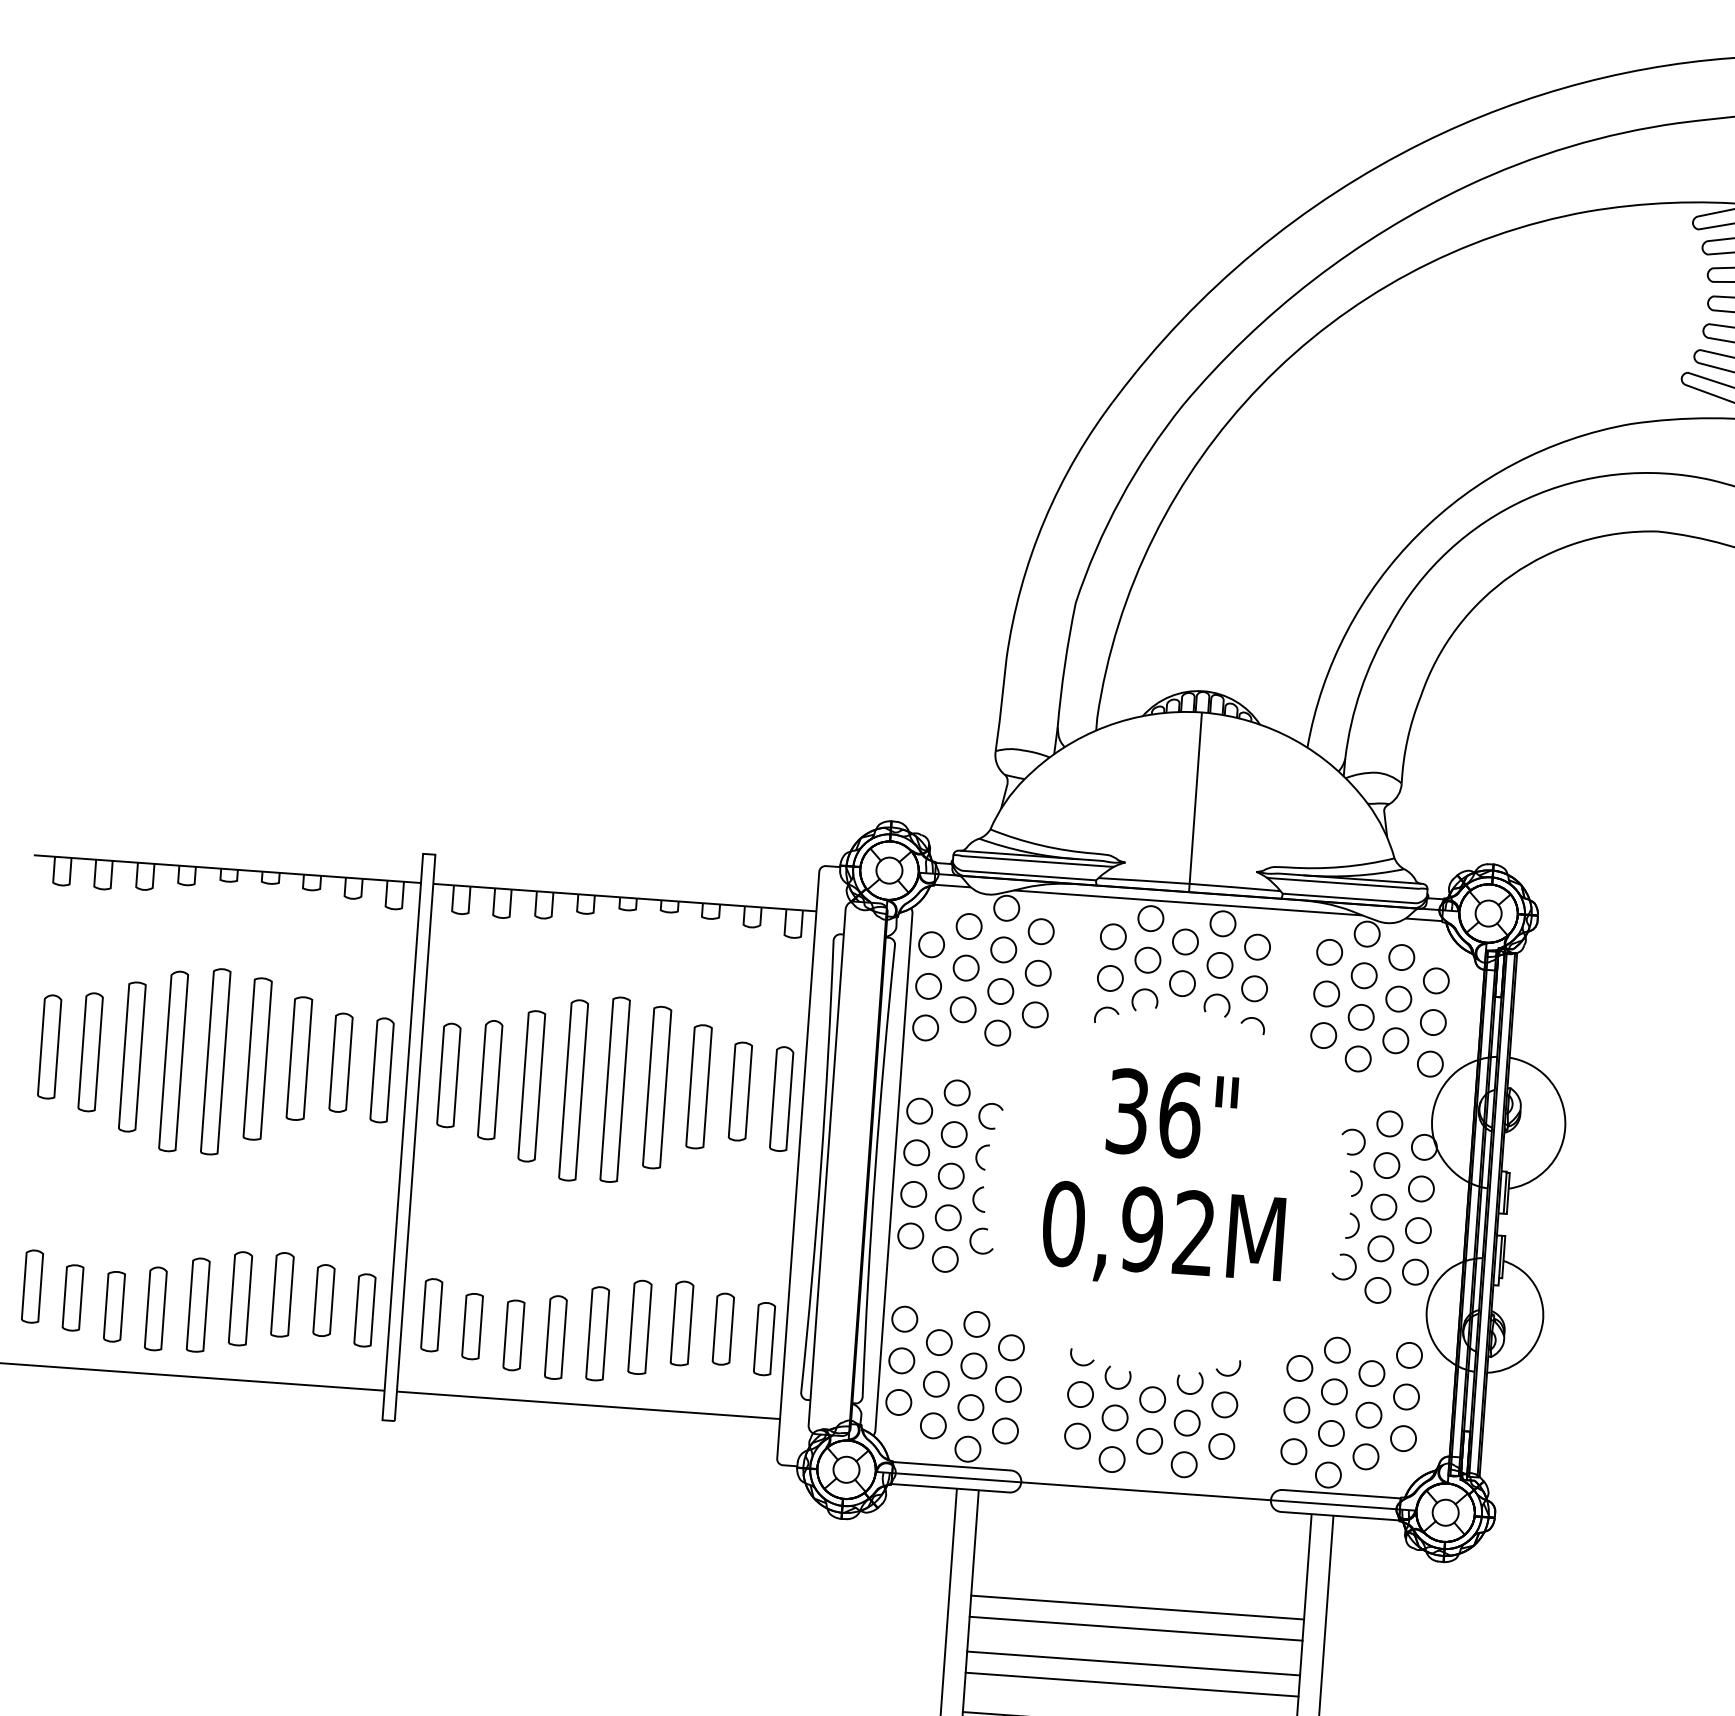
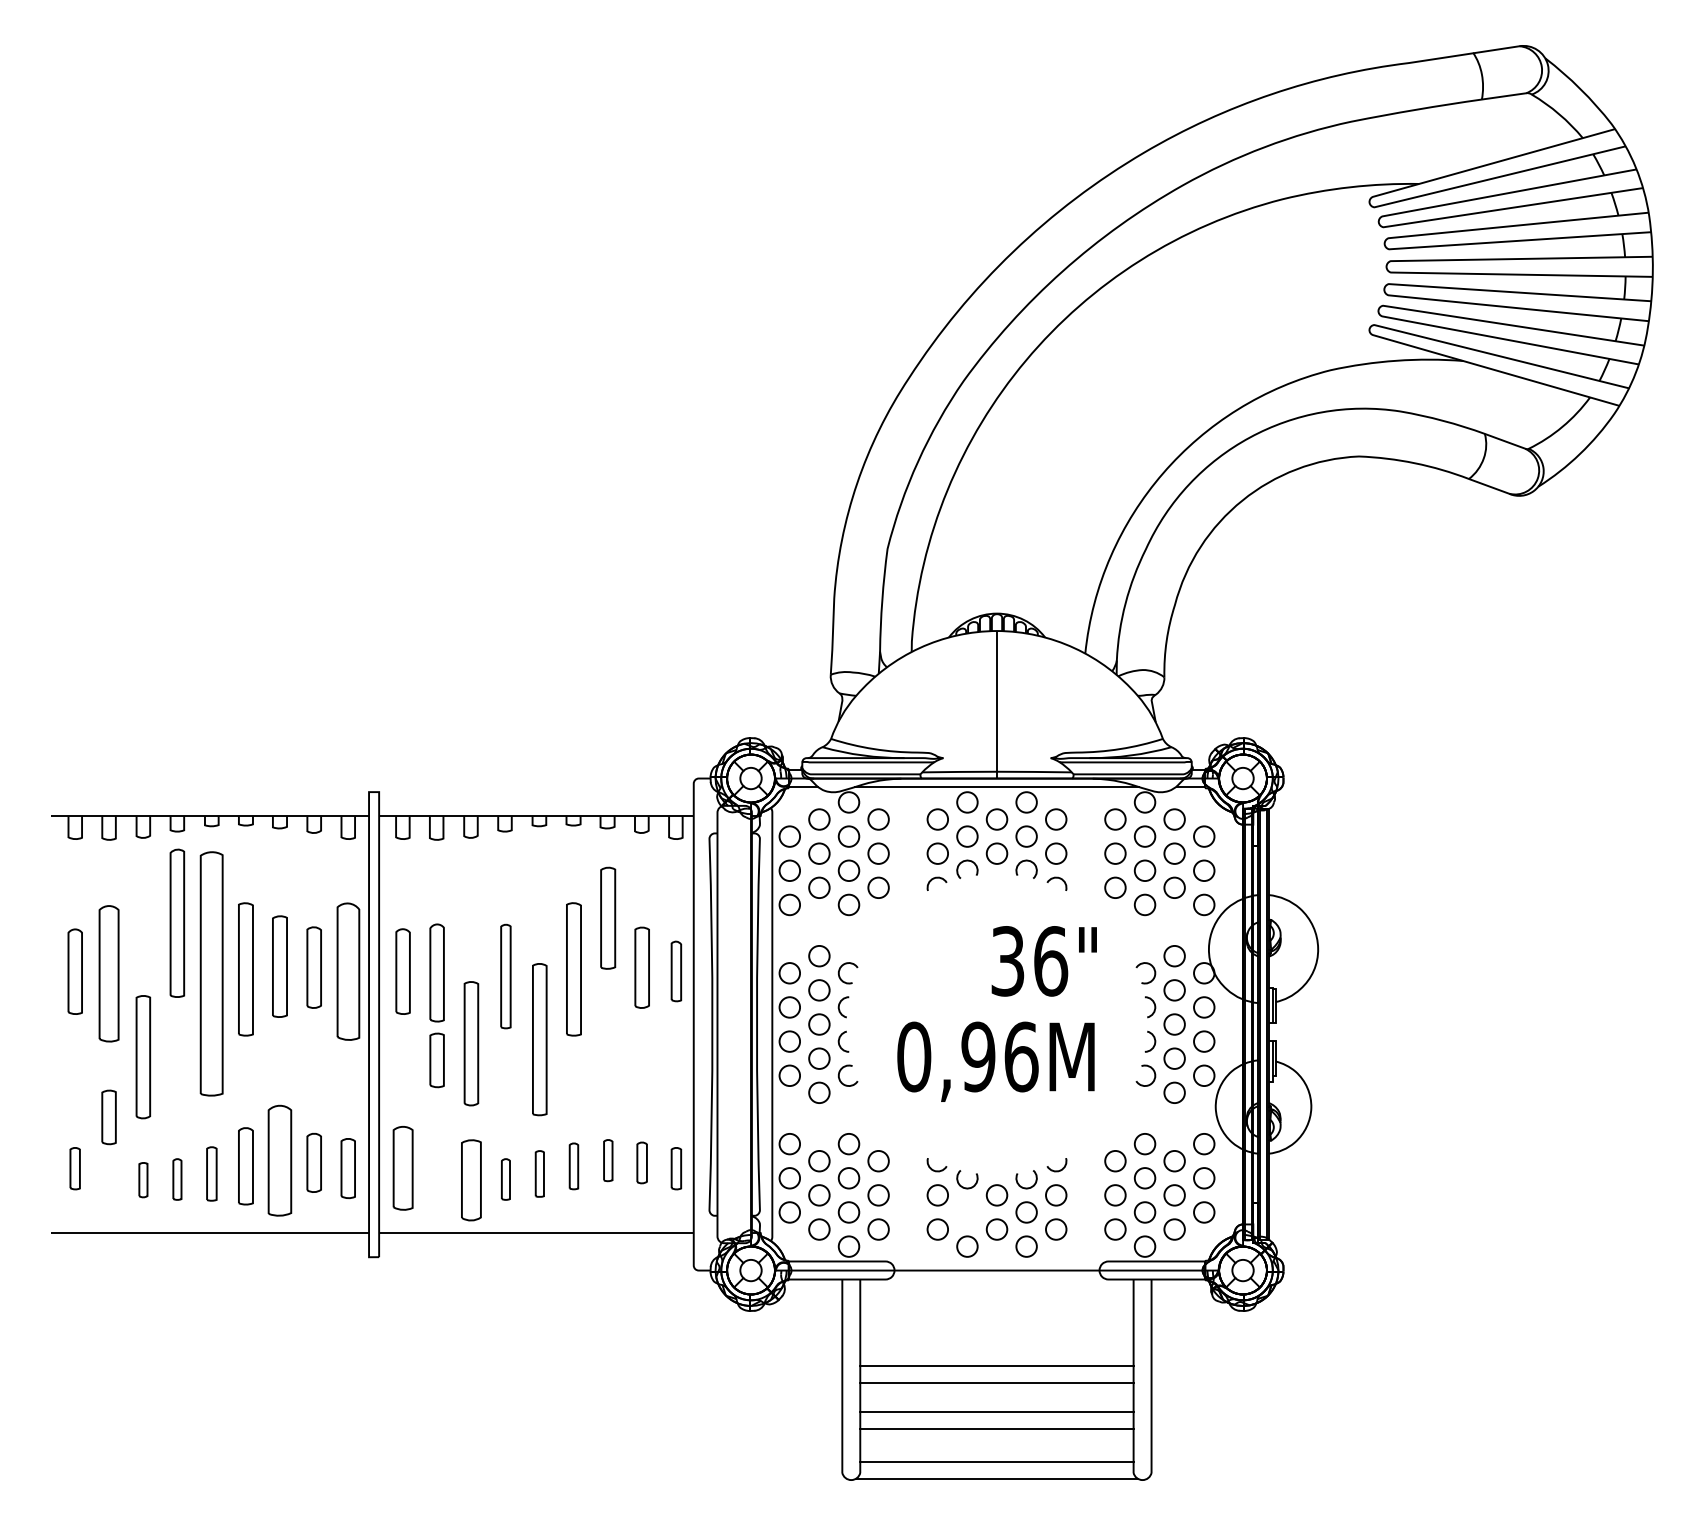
part: (89, 1051) -> (108, 973), size x1.4
part: (132, 1057) -> (143, 1057), moved
part: (173, 1060) -> (177, 922), moved
part: (215, 1062) -> (211, 974), size x1.6
part: (381, 1069) -> (347, 970), size x1.6
part: (699, 1085) -> (608, 917), moved
part: (531, 1086) -> (471, 1043), moved
part: (614, 1089) -> (539, 1039), moved
part: (573, 1090) -> (505, 976), size x0.7
part: (781, 1099) -> (676, 971), size x0.7
text: (1171, 1114) -> (1043, 961), moved
text: (1194, 1232) -> (1021, 1056), 0,92M -> 0,96M
part: (31, 1286) -> (74, 1168), size x0.7
part: (281, 1294) -> (279, 1160), size x1.6
part: (72, 1297) -> (108, 1117), moved
part: (197, 1304) -> (211, 1173), size x0.7
part: (114, 1305) -> (143, 1179), size x0.6
part: (156, 1308) -> (177, 1179), size x0.6
part: (430, 1315) -> (402, 1168), size x1.4
part: (682, 1323) -> (608, 1160), size x0.6
part: (471, 1326) -> (436, 1060), moved
part: (639, 1327) -> (573, 1166), size x0.6
part: (722, 1328) -> (641, 1162), size x0.7
part: (597, 1333) -> (539, 1173), size x0.6
part: (514, 1334) -> (471, 1179), size x1.4
part: (555, 1337) -> (505, 1179), size x0.6
part: (764, 1339) -> (676, 1168), size x0.7
circle: (1115, 1418) -> (967, 1212), removed

